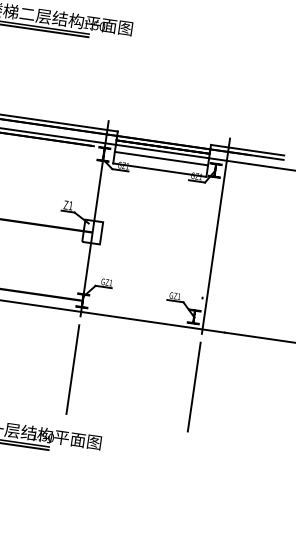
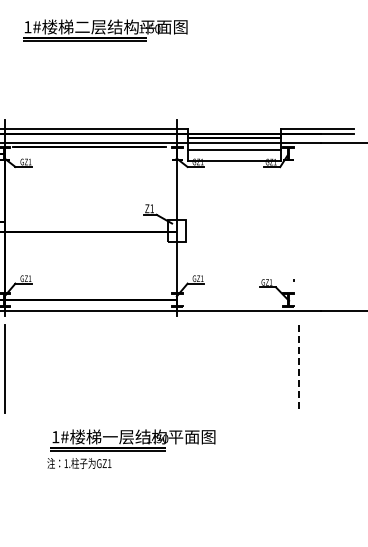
line: (216, 235) -> (298, 217), removed
line: (73, 369) -> (177, 368), removed
line: (194, 387) -> (298, 369), solid -> dashed

